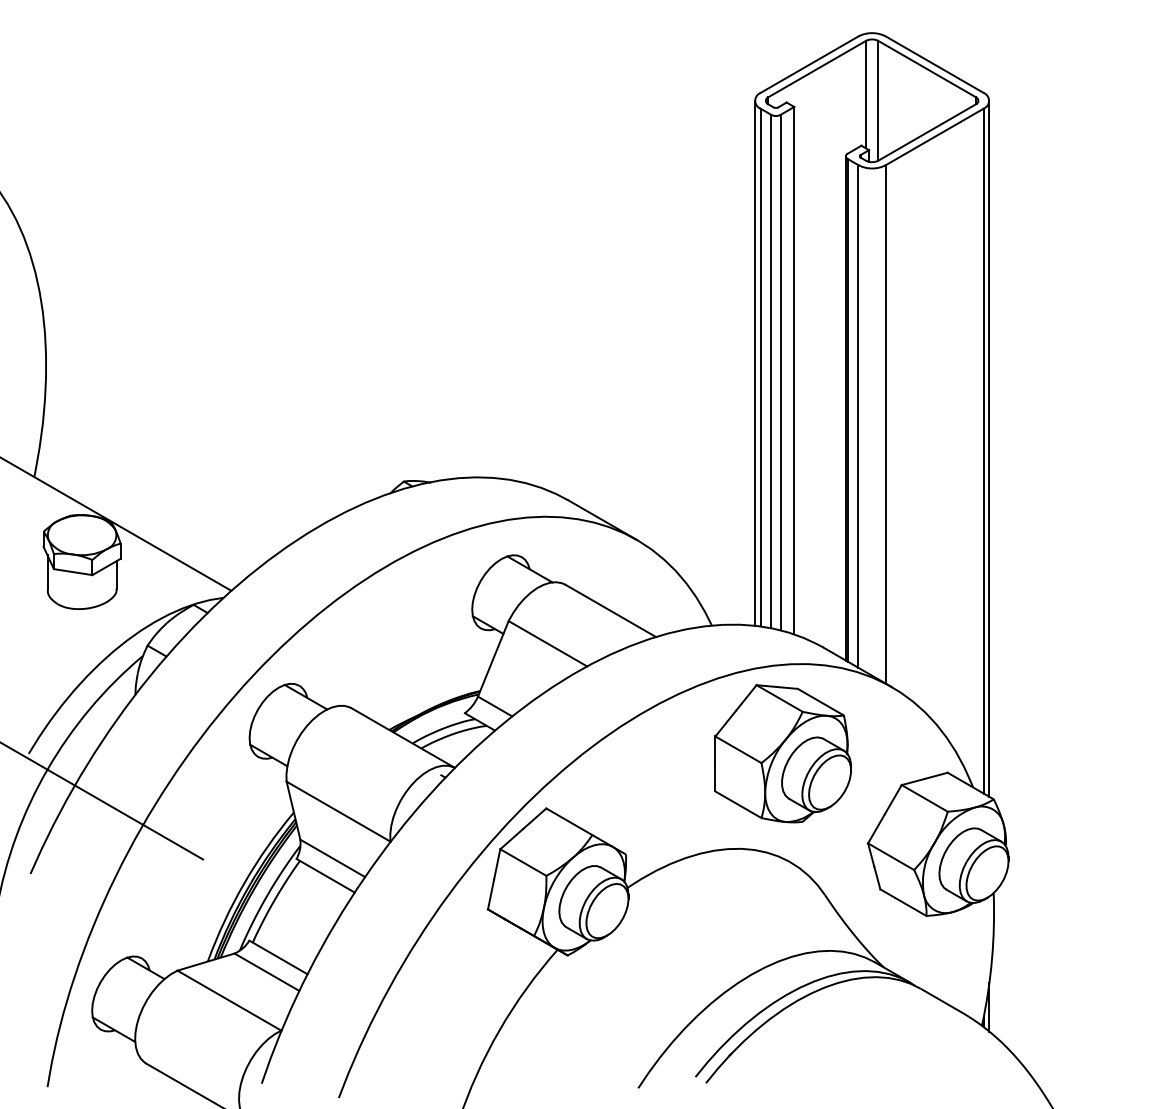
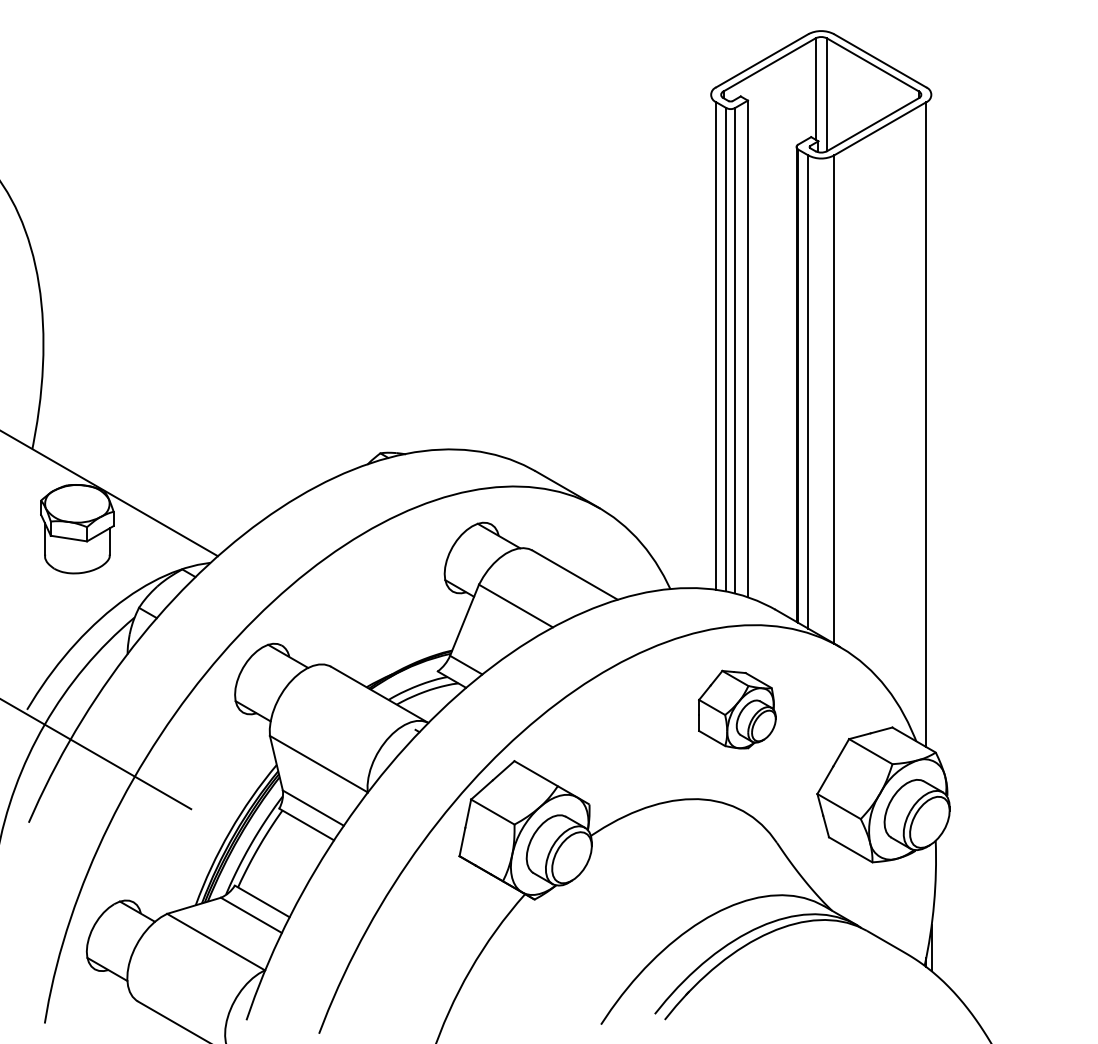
line: (754, 362) -> (710, 341), removed
line: (989, 448) -> (931, 422), removed
part: (782, 753) -> (736, 709), size x0.6

